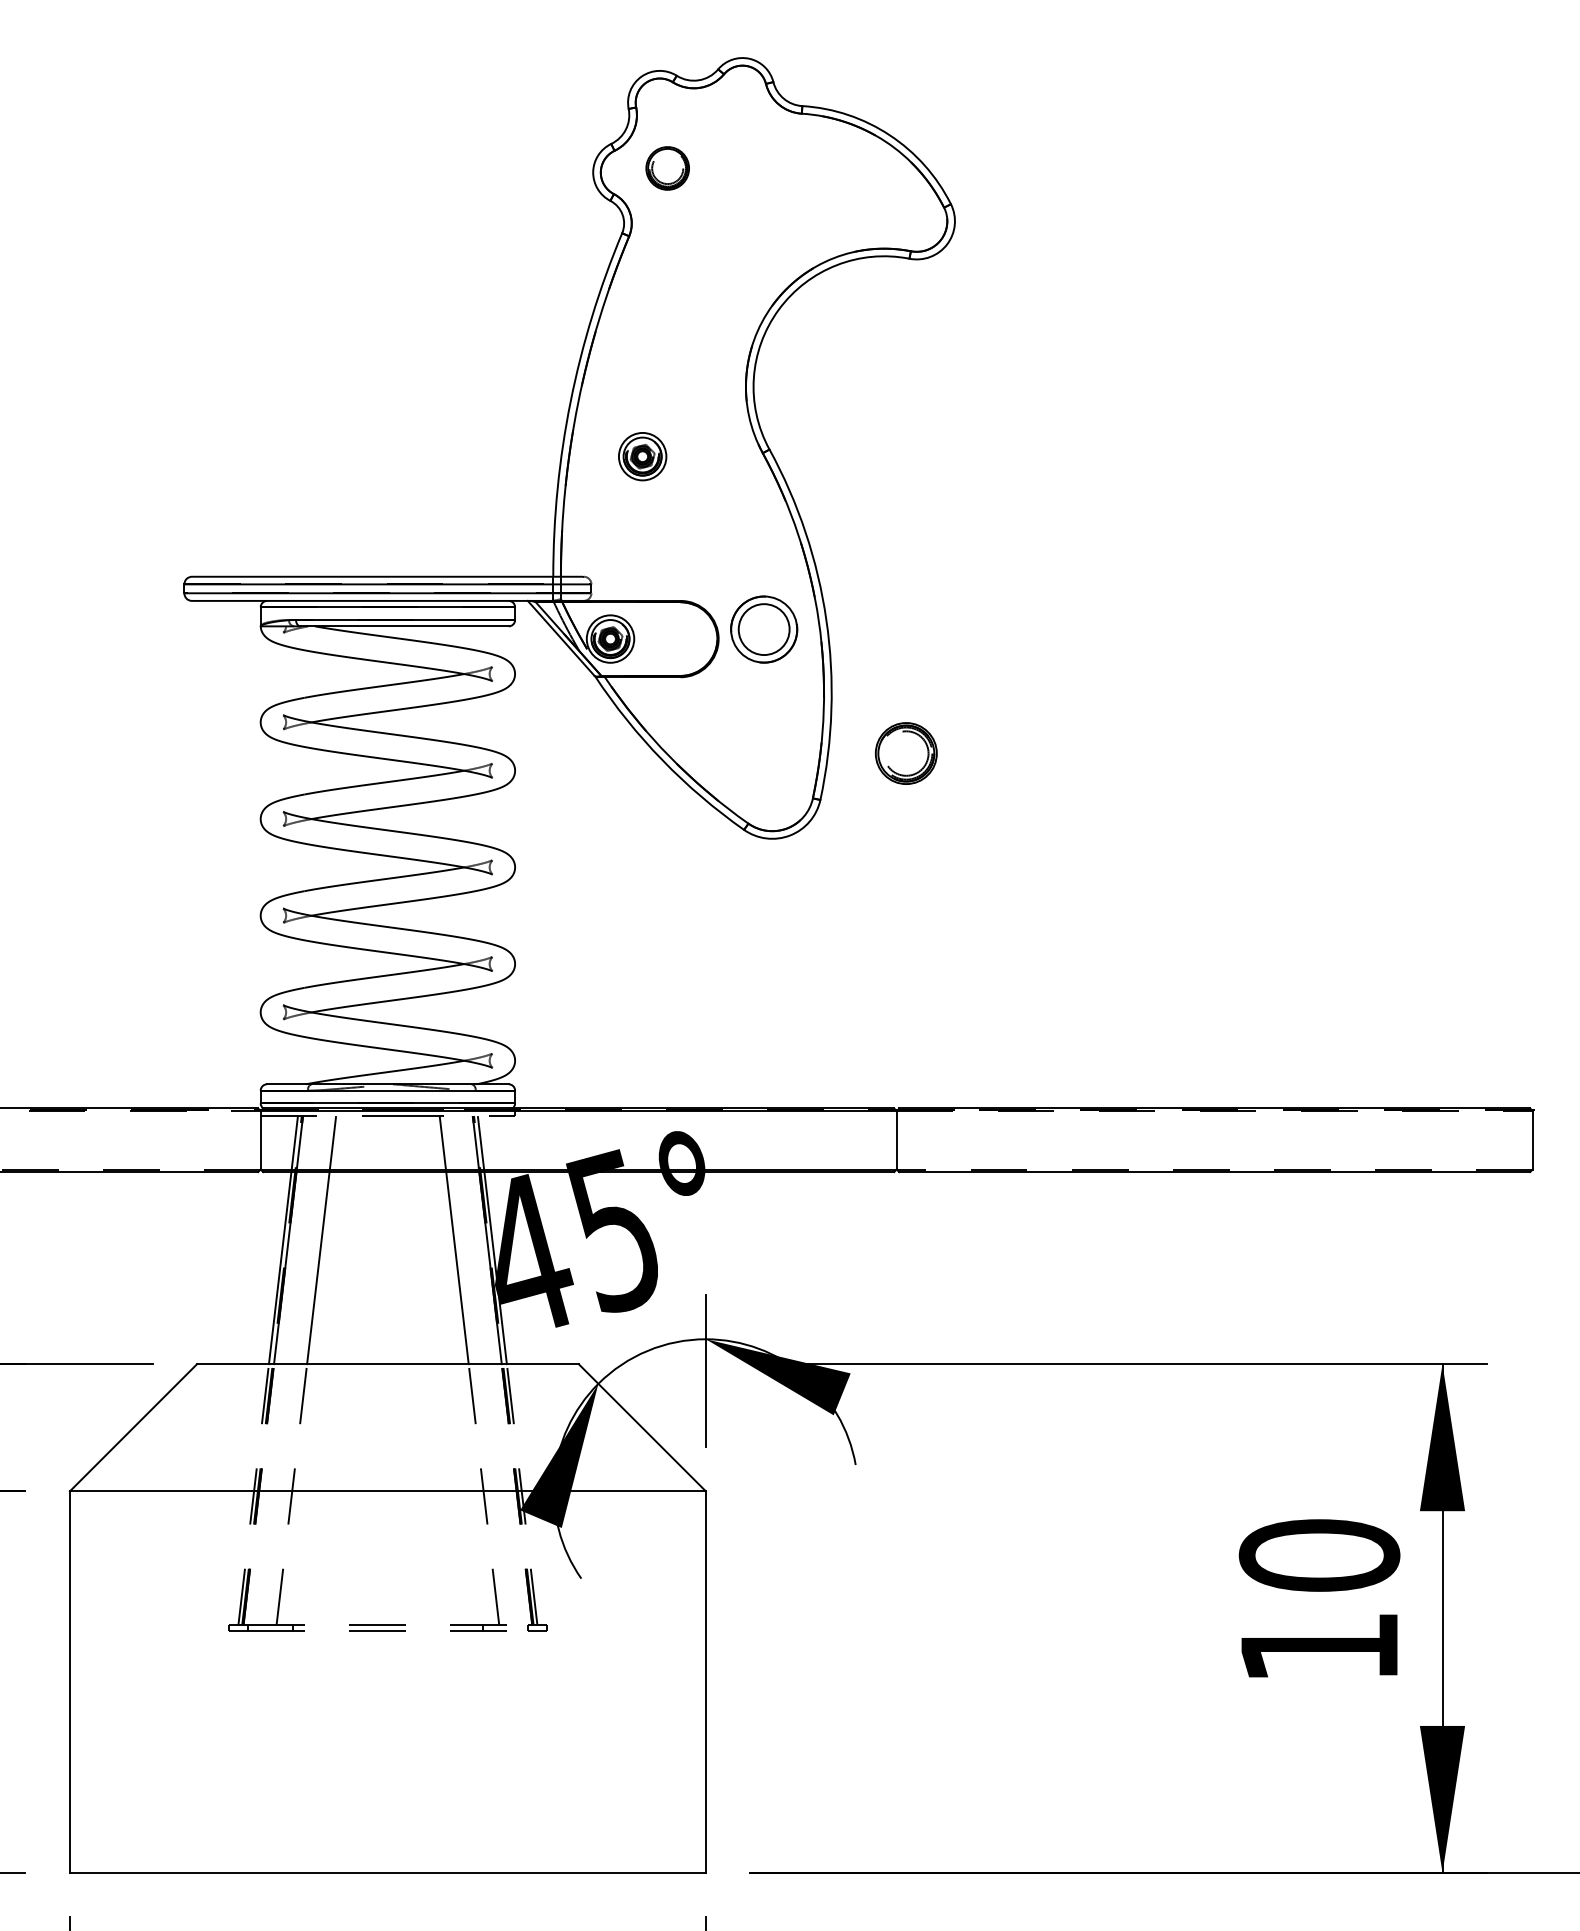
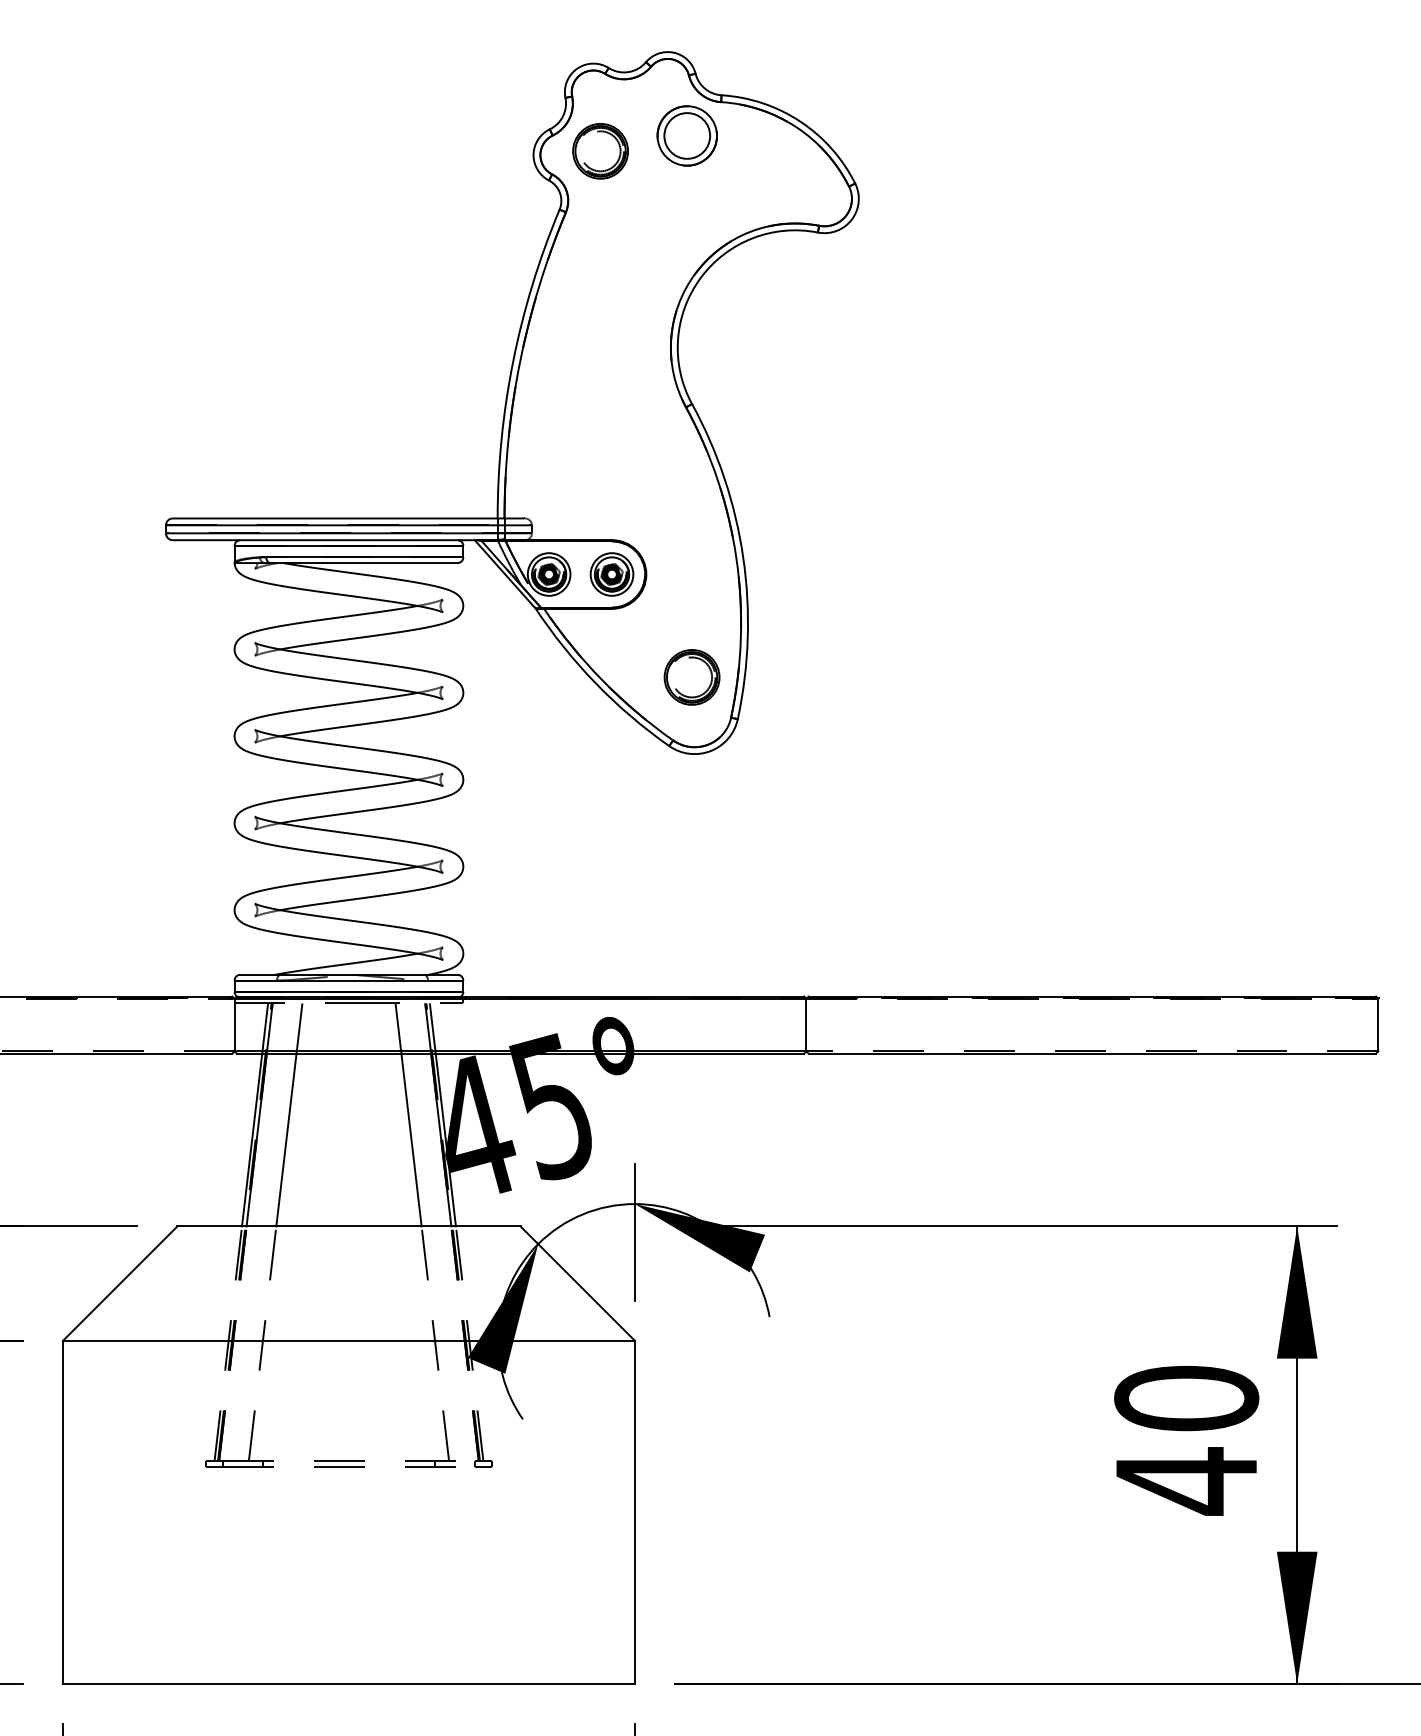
part: (667, 168) -> (600, 151), size x1.43
part: (642, 456) -> (611, 574), moved
part: (763, 629) -> (686, 135), moved
part: (905, 753) -> (691, 677), moved
text: (1319, 1647) -> (1186, 1481), 10 -> 40

